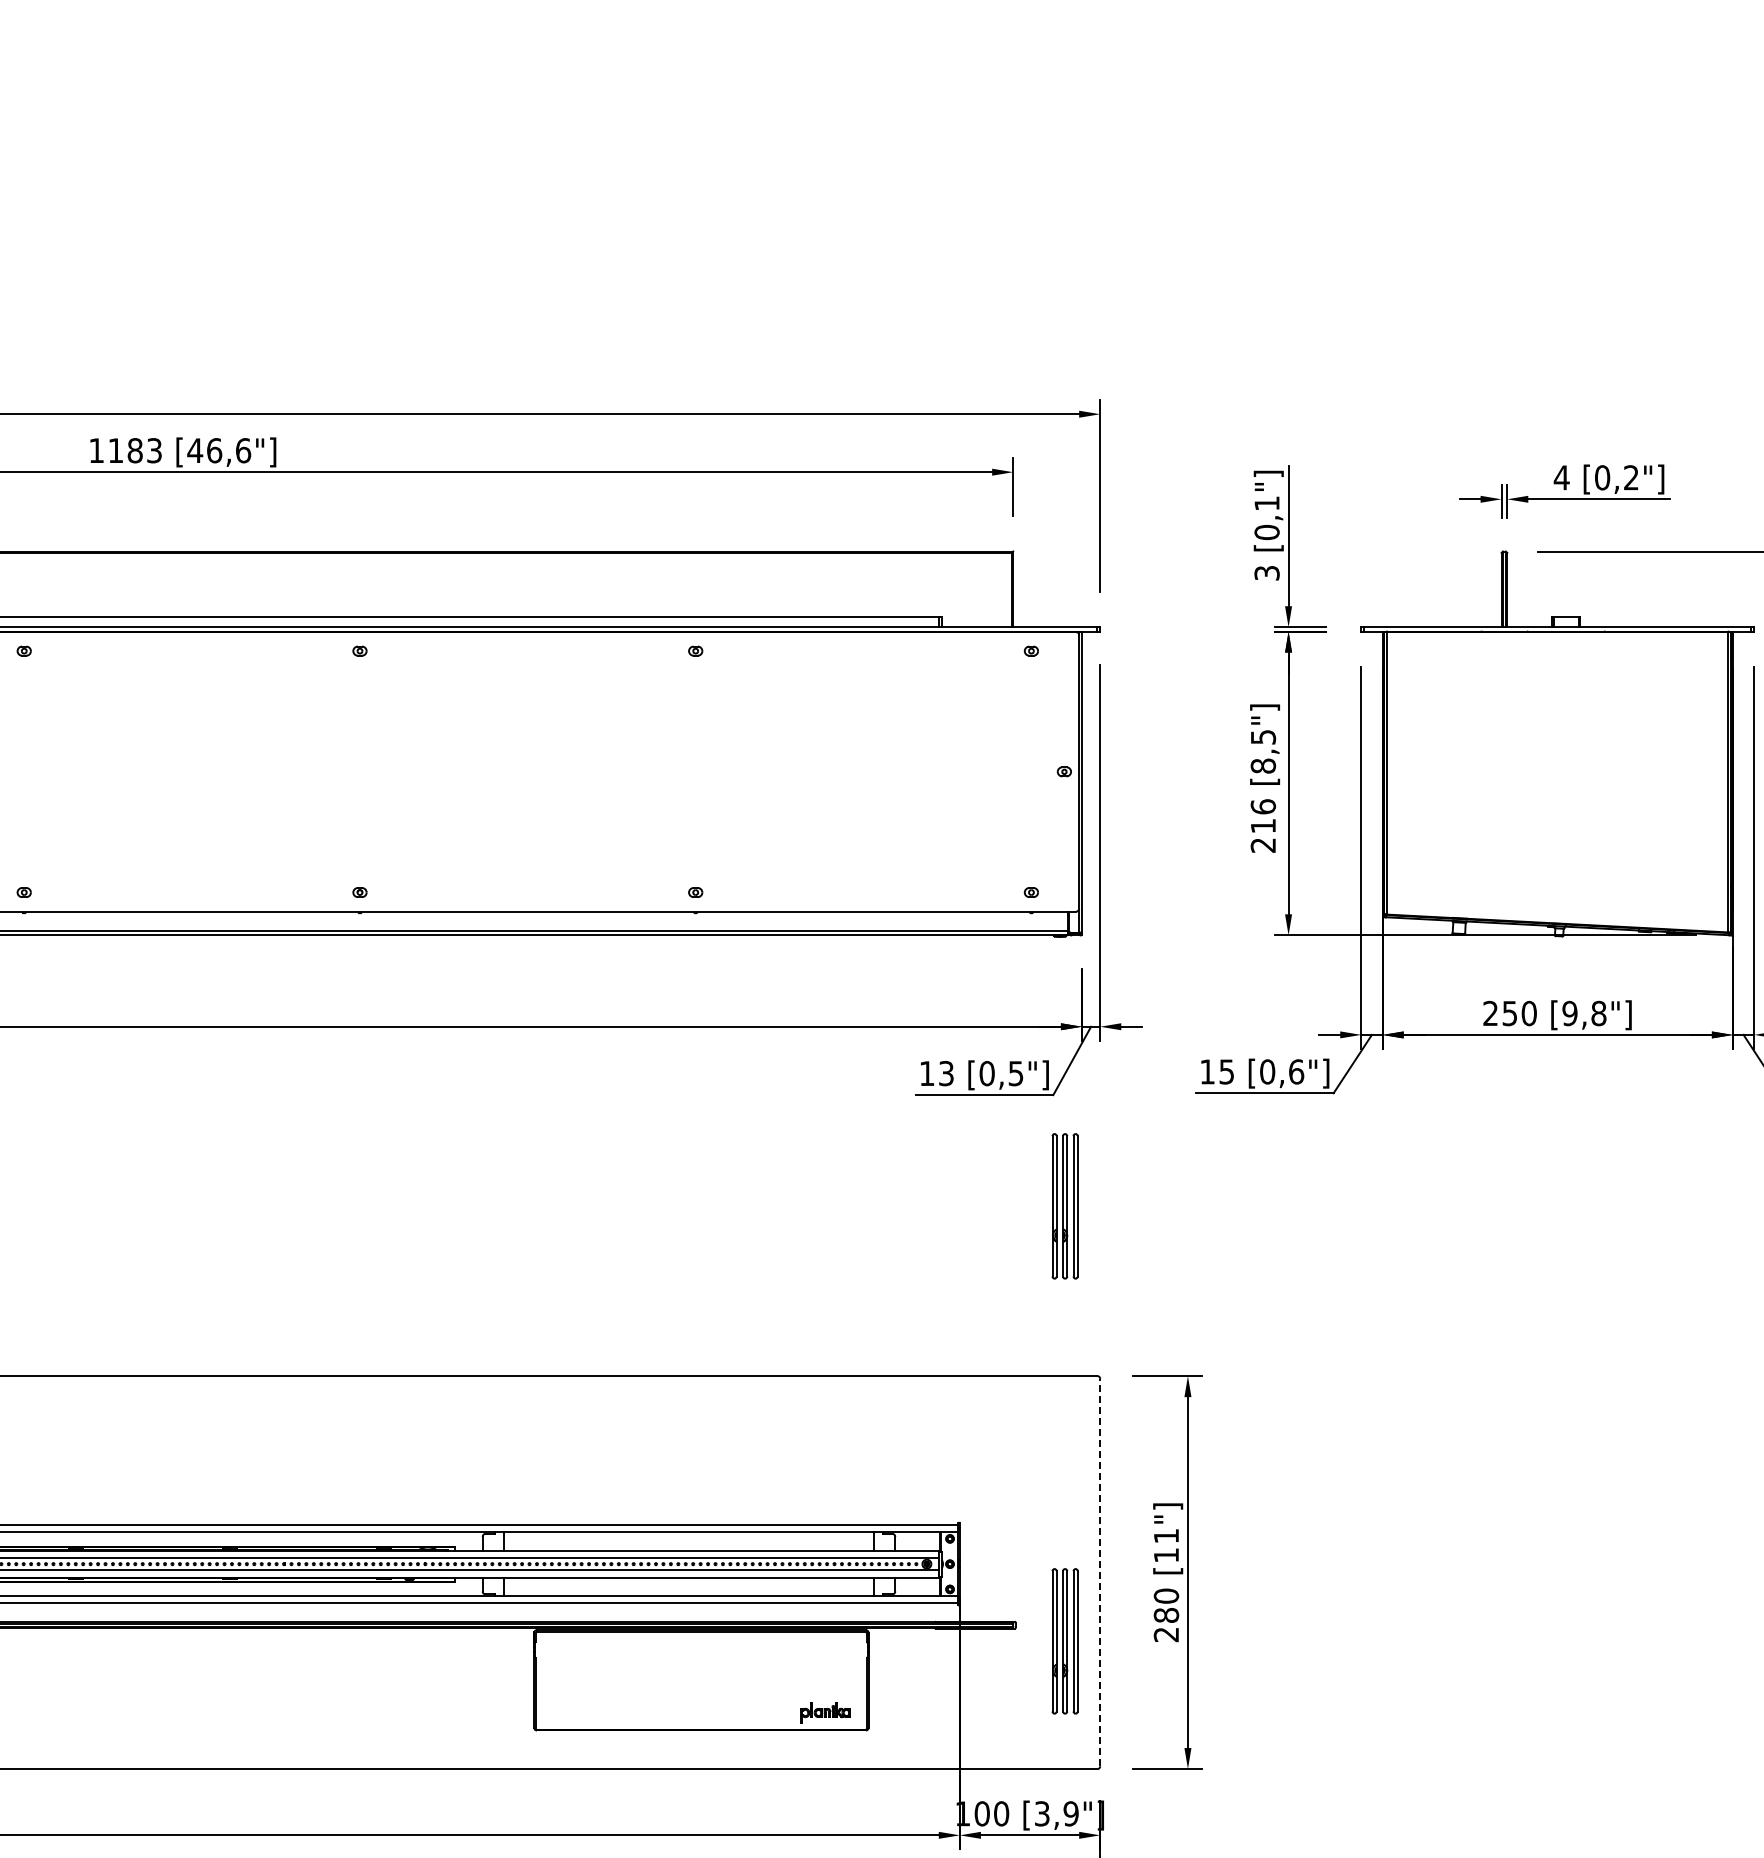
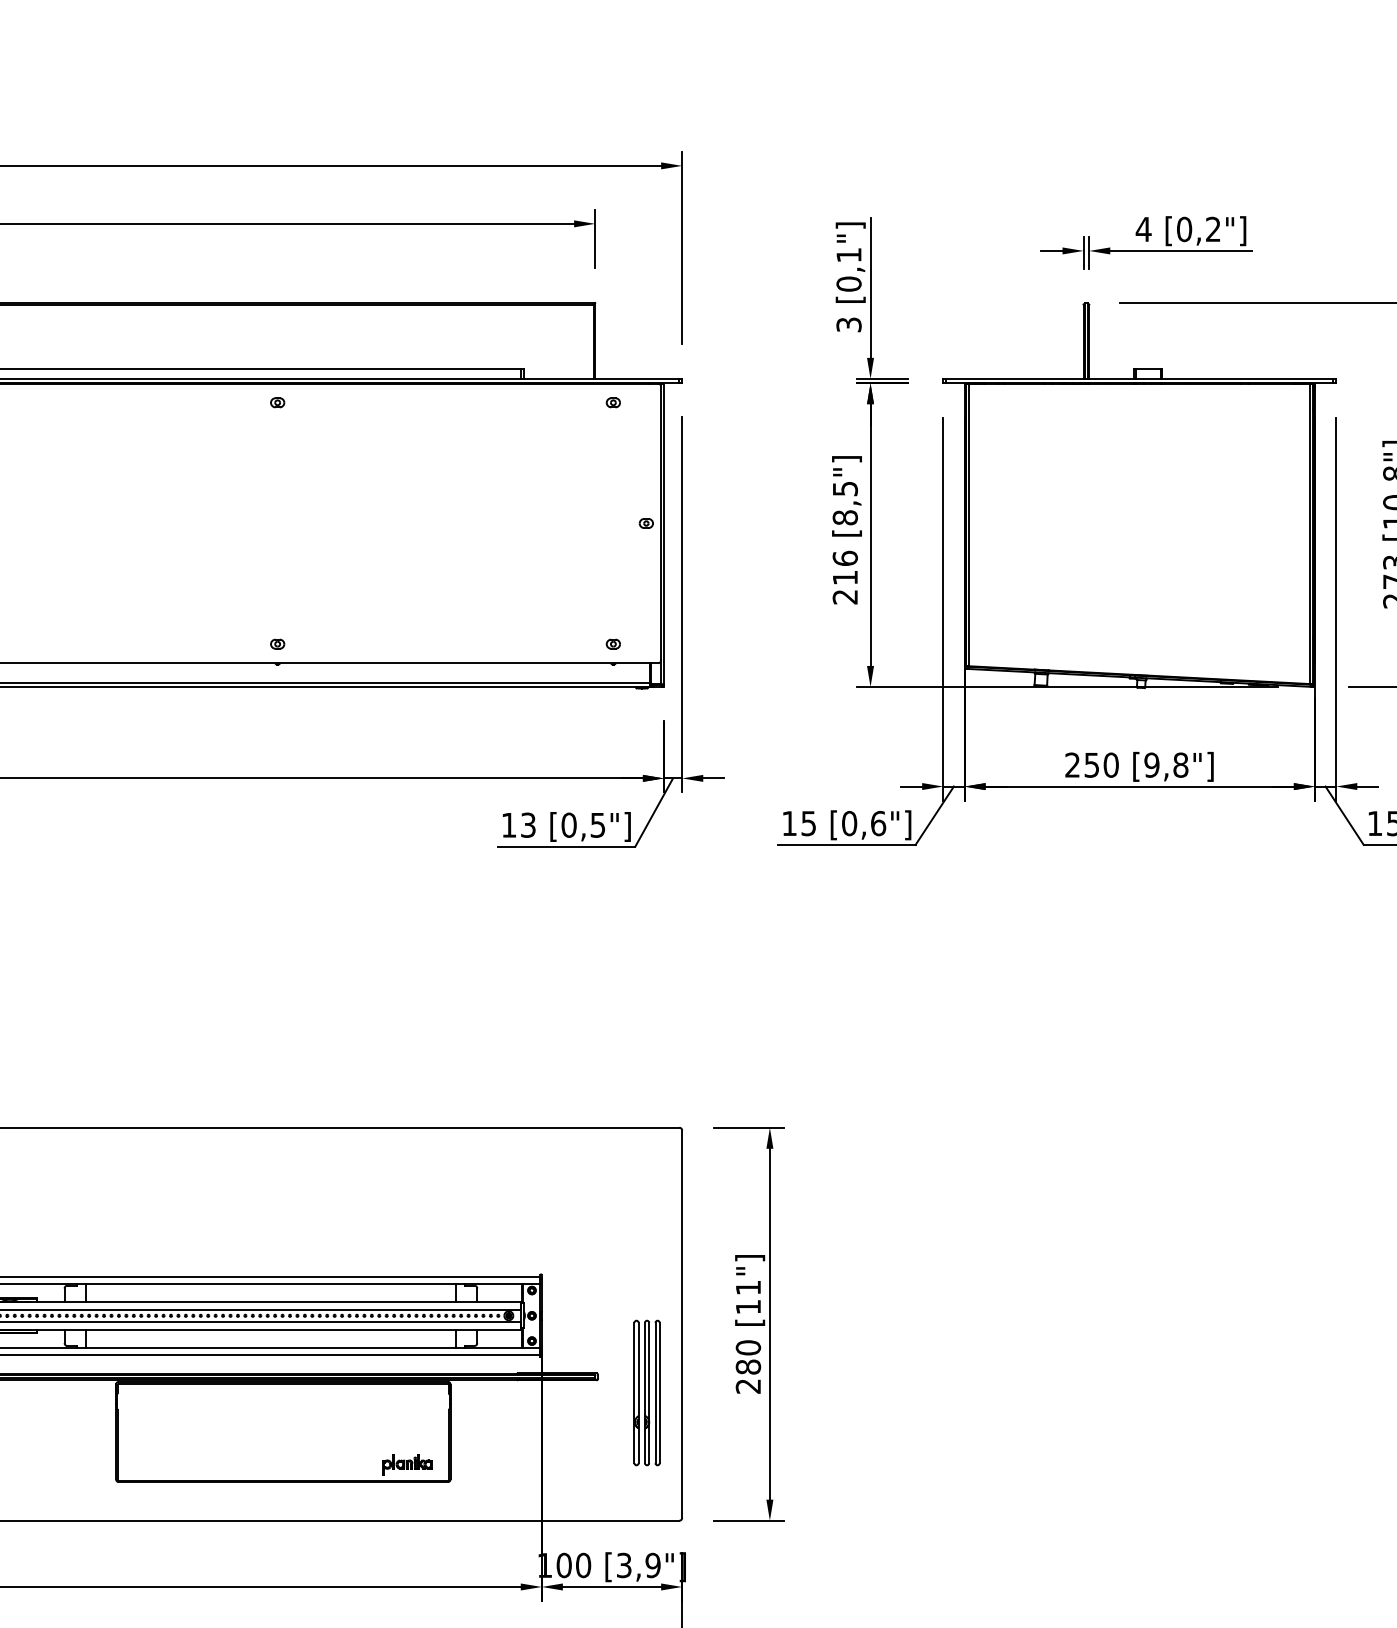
part: (1064, 1206) -> (646, 958), removed
line: (1100, 1572) -> (682, 1324), dashed -> solid

